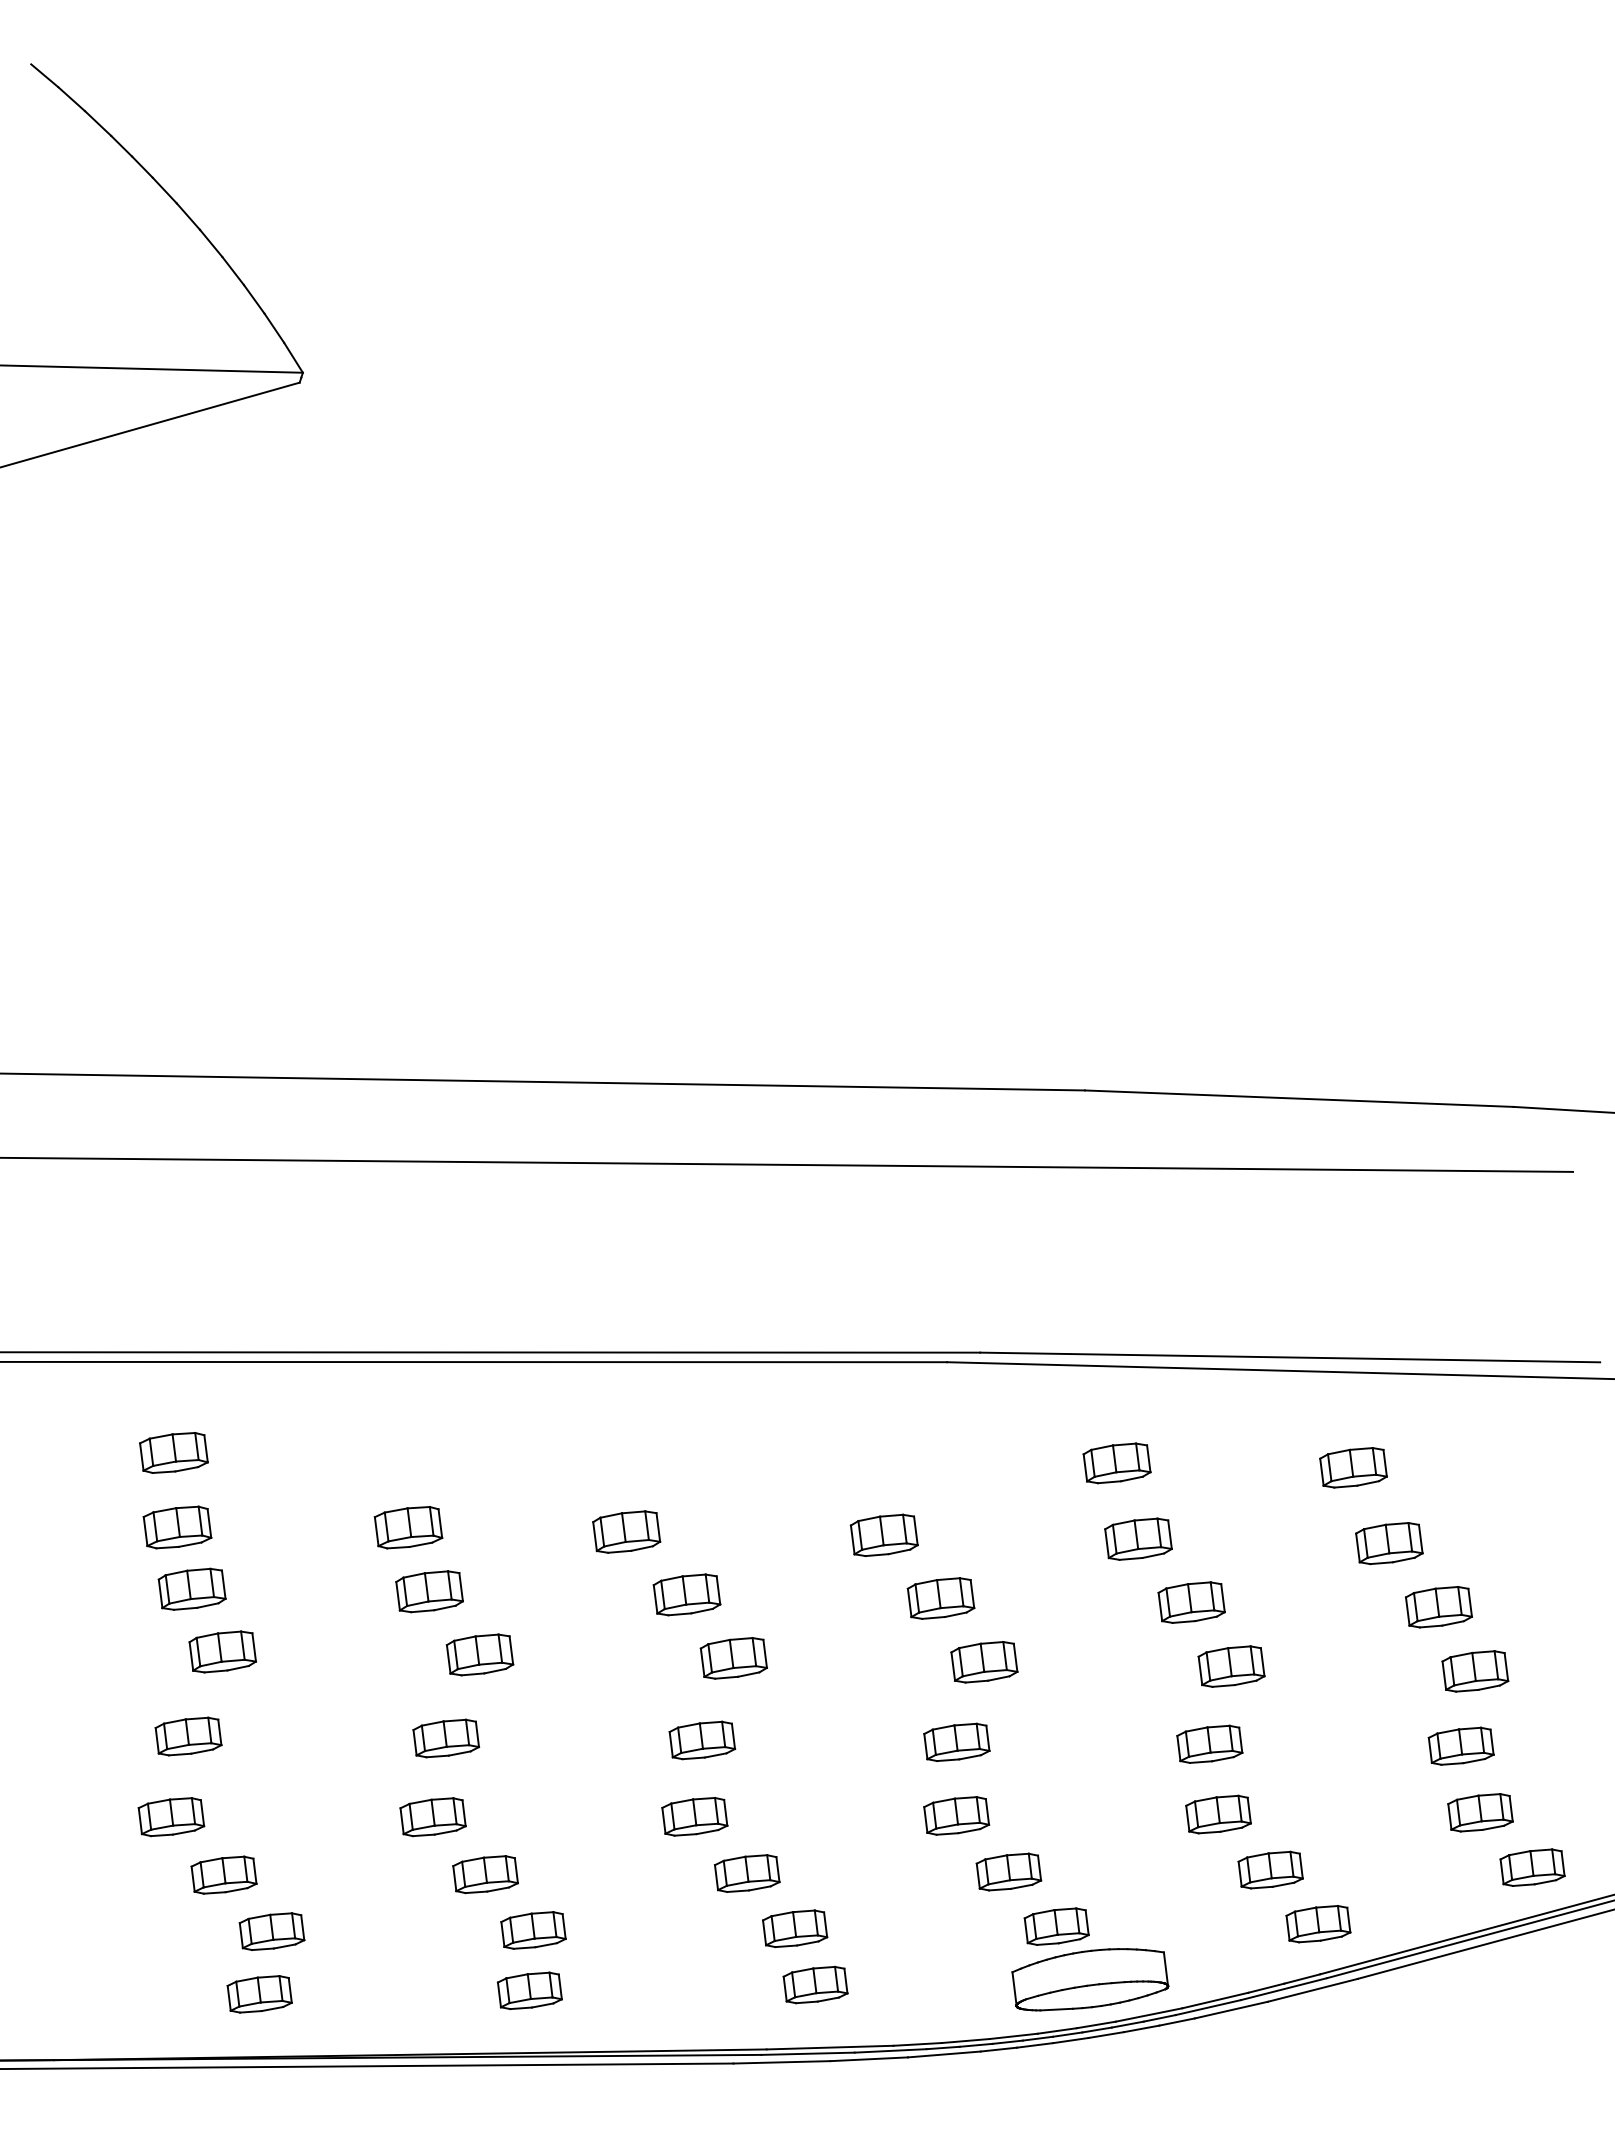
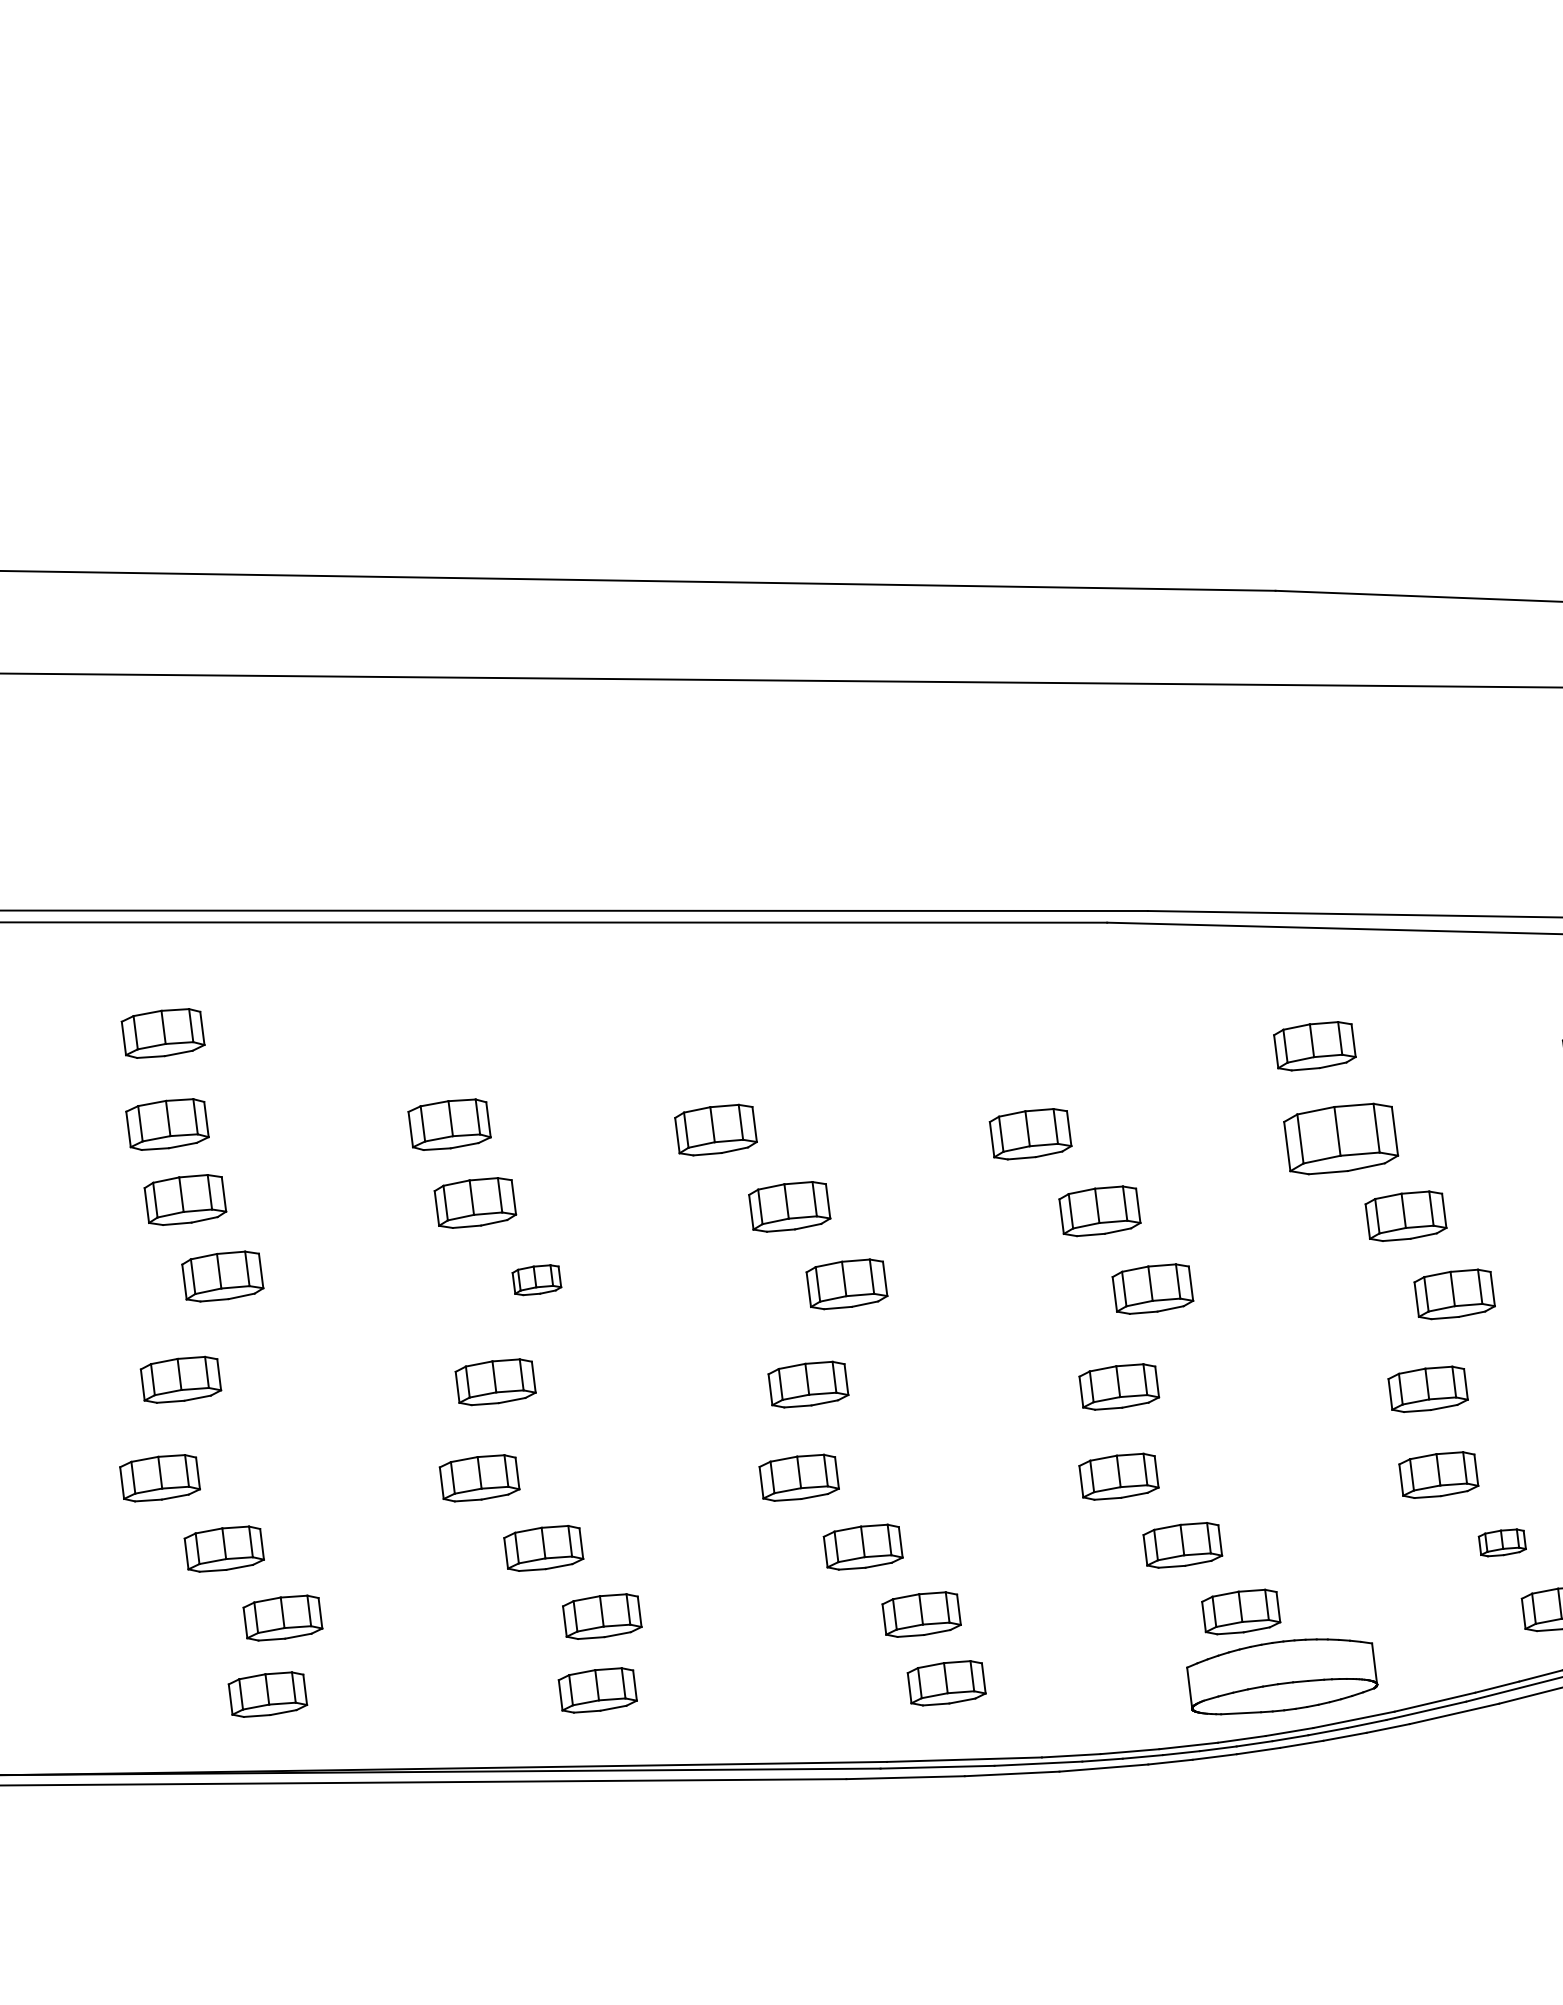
part: (1138, 1538) -> (1341, 1137), size x1.4
part: (479, 1654) -> (536, 1279), size x0.6
part: (1270, 1869) -> (1502, 1542), size x0.6

